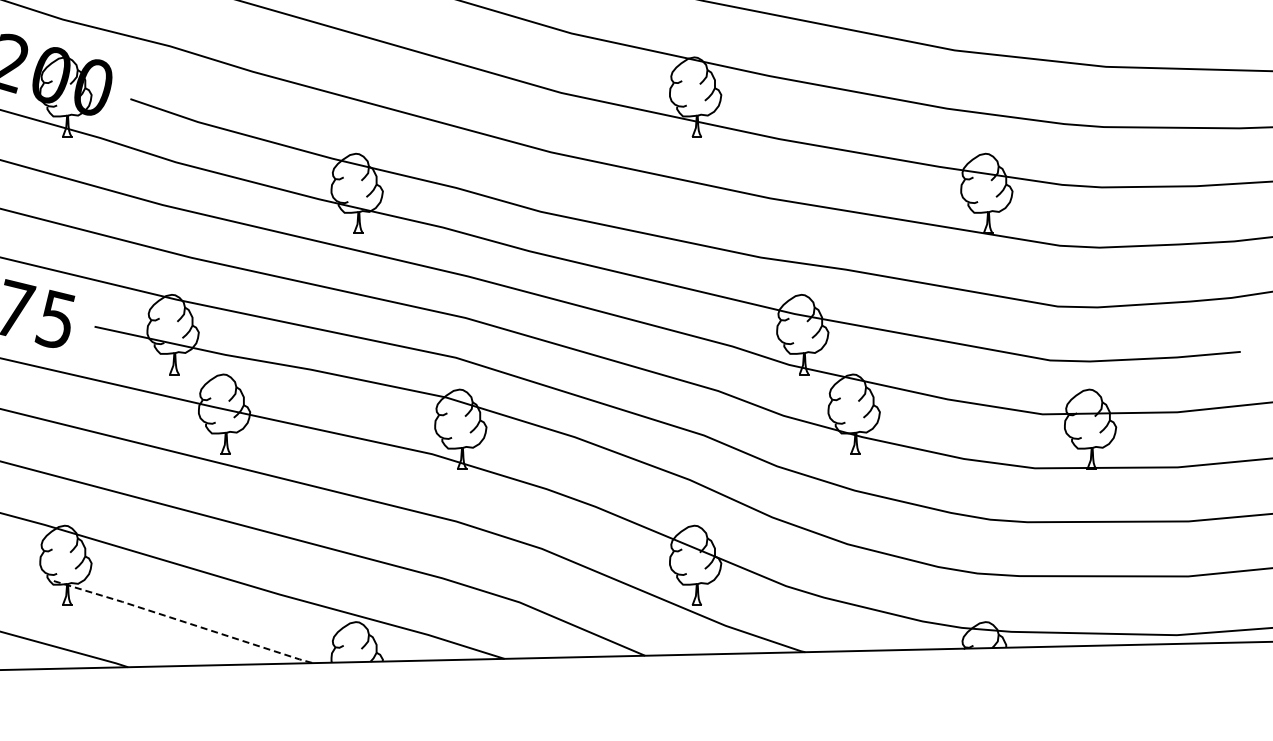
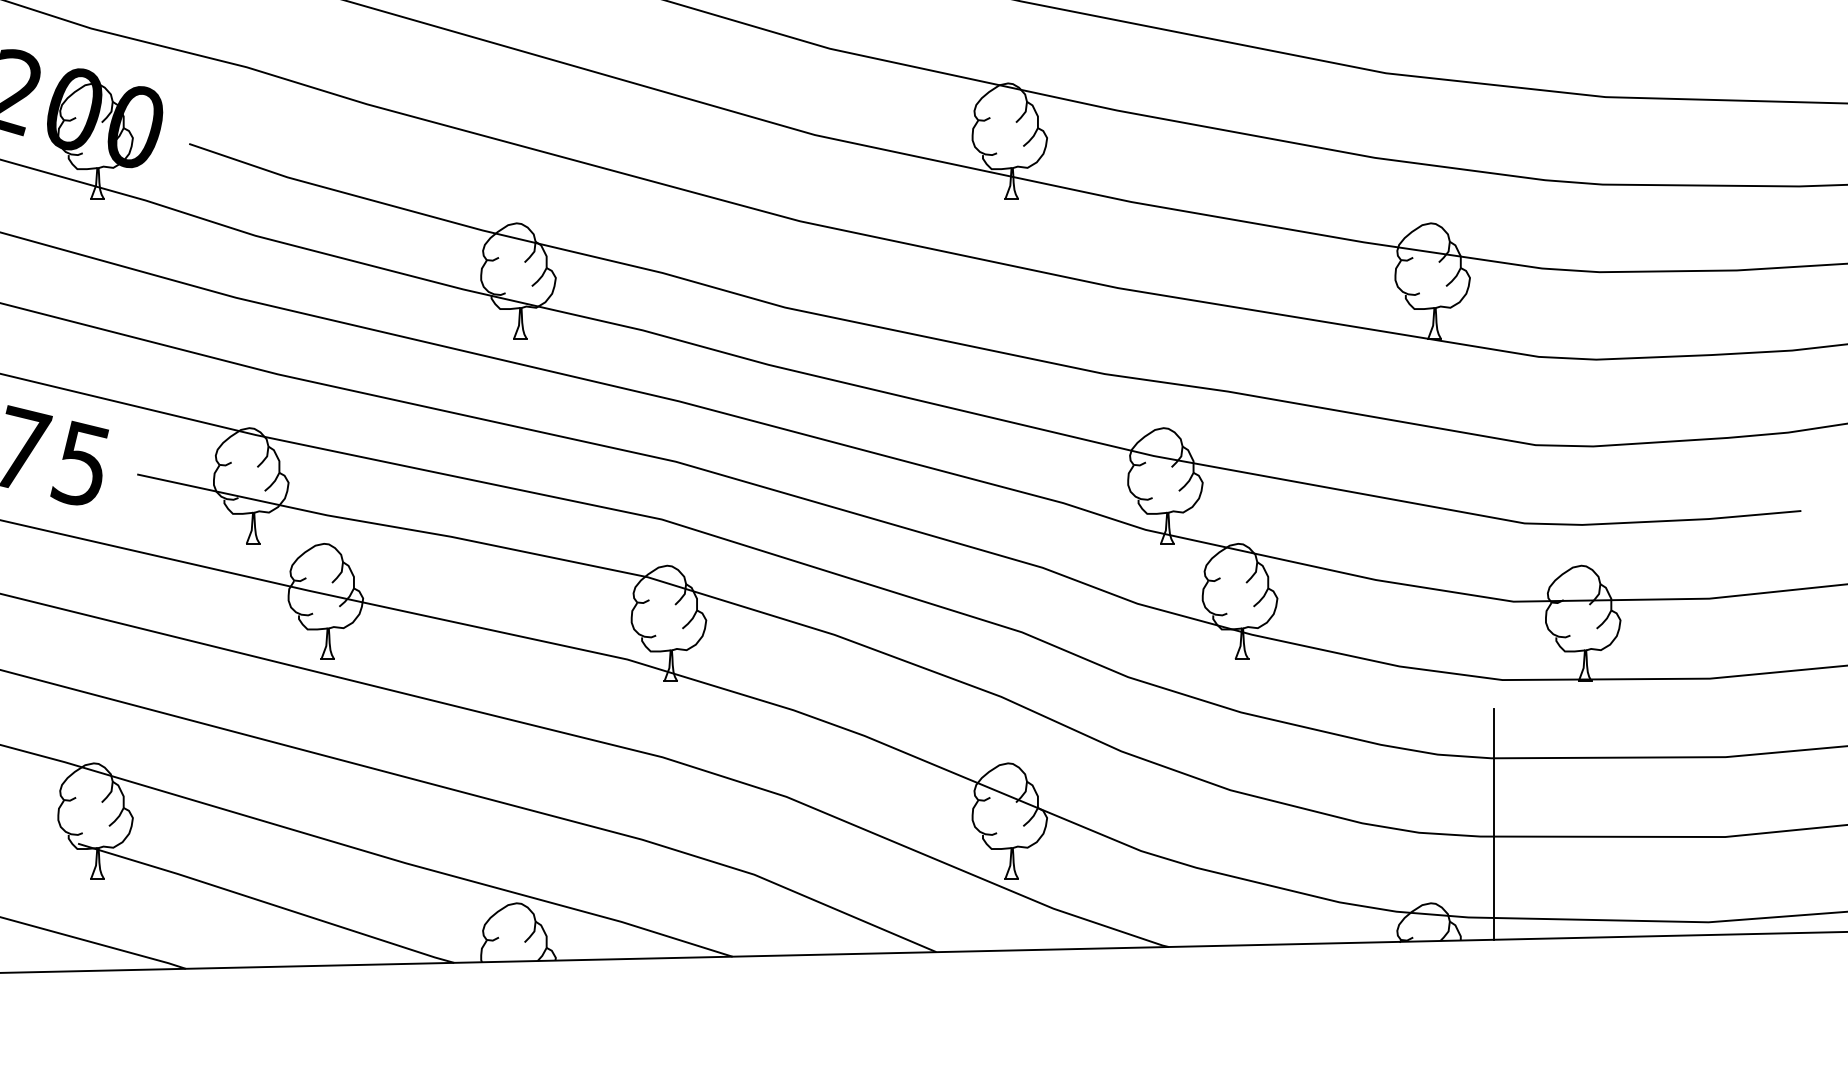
line: (1029, 567) -> (1494, 824), added
line: (184, 621) -> (267, 902), dashed -> solid

